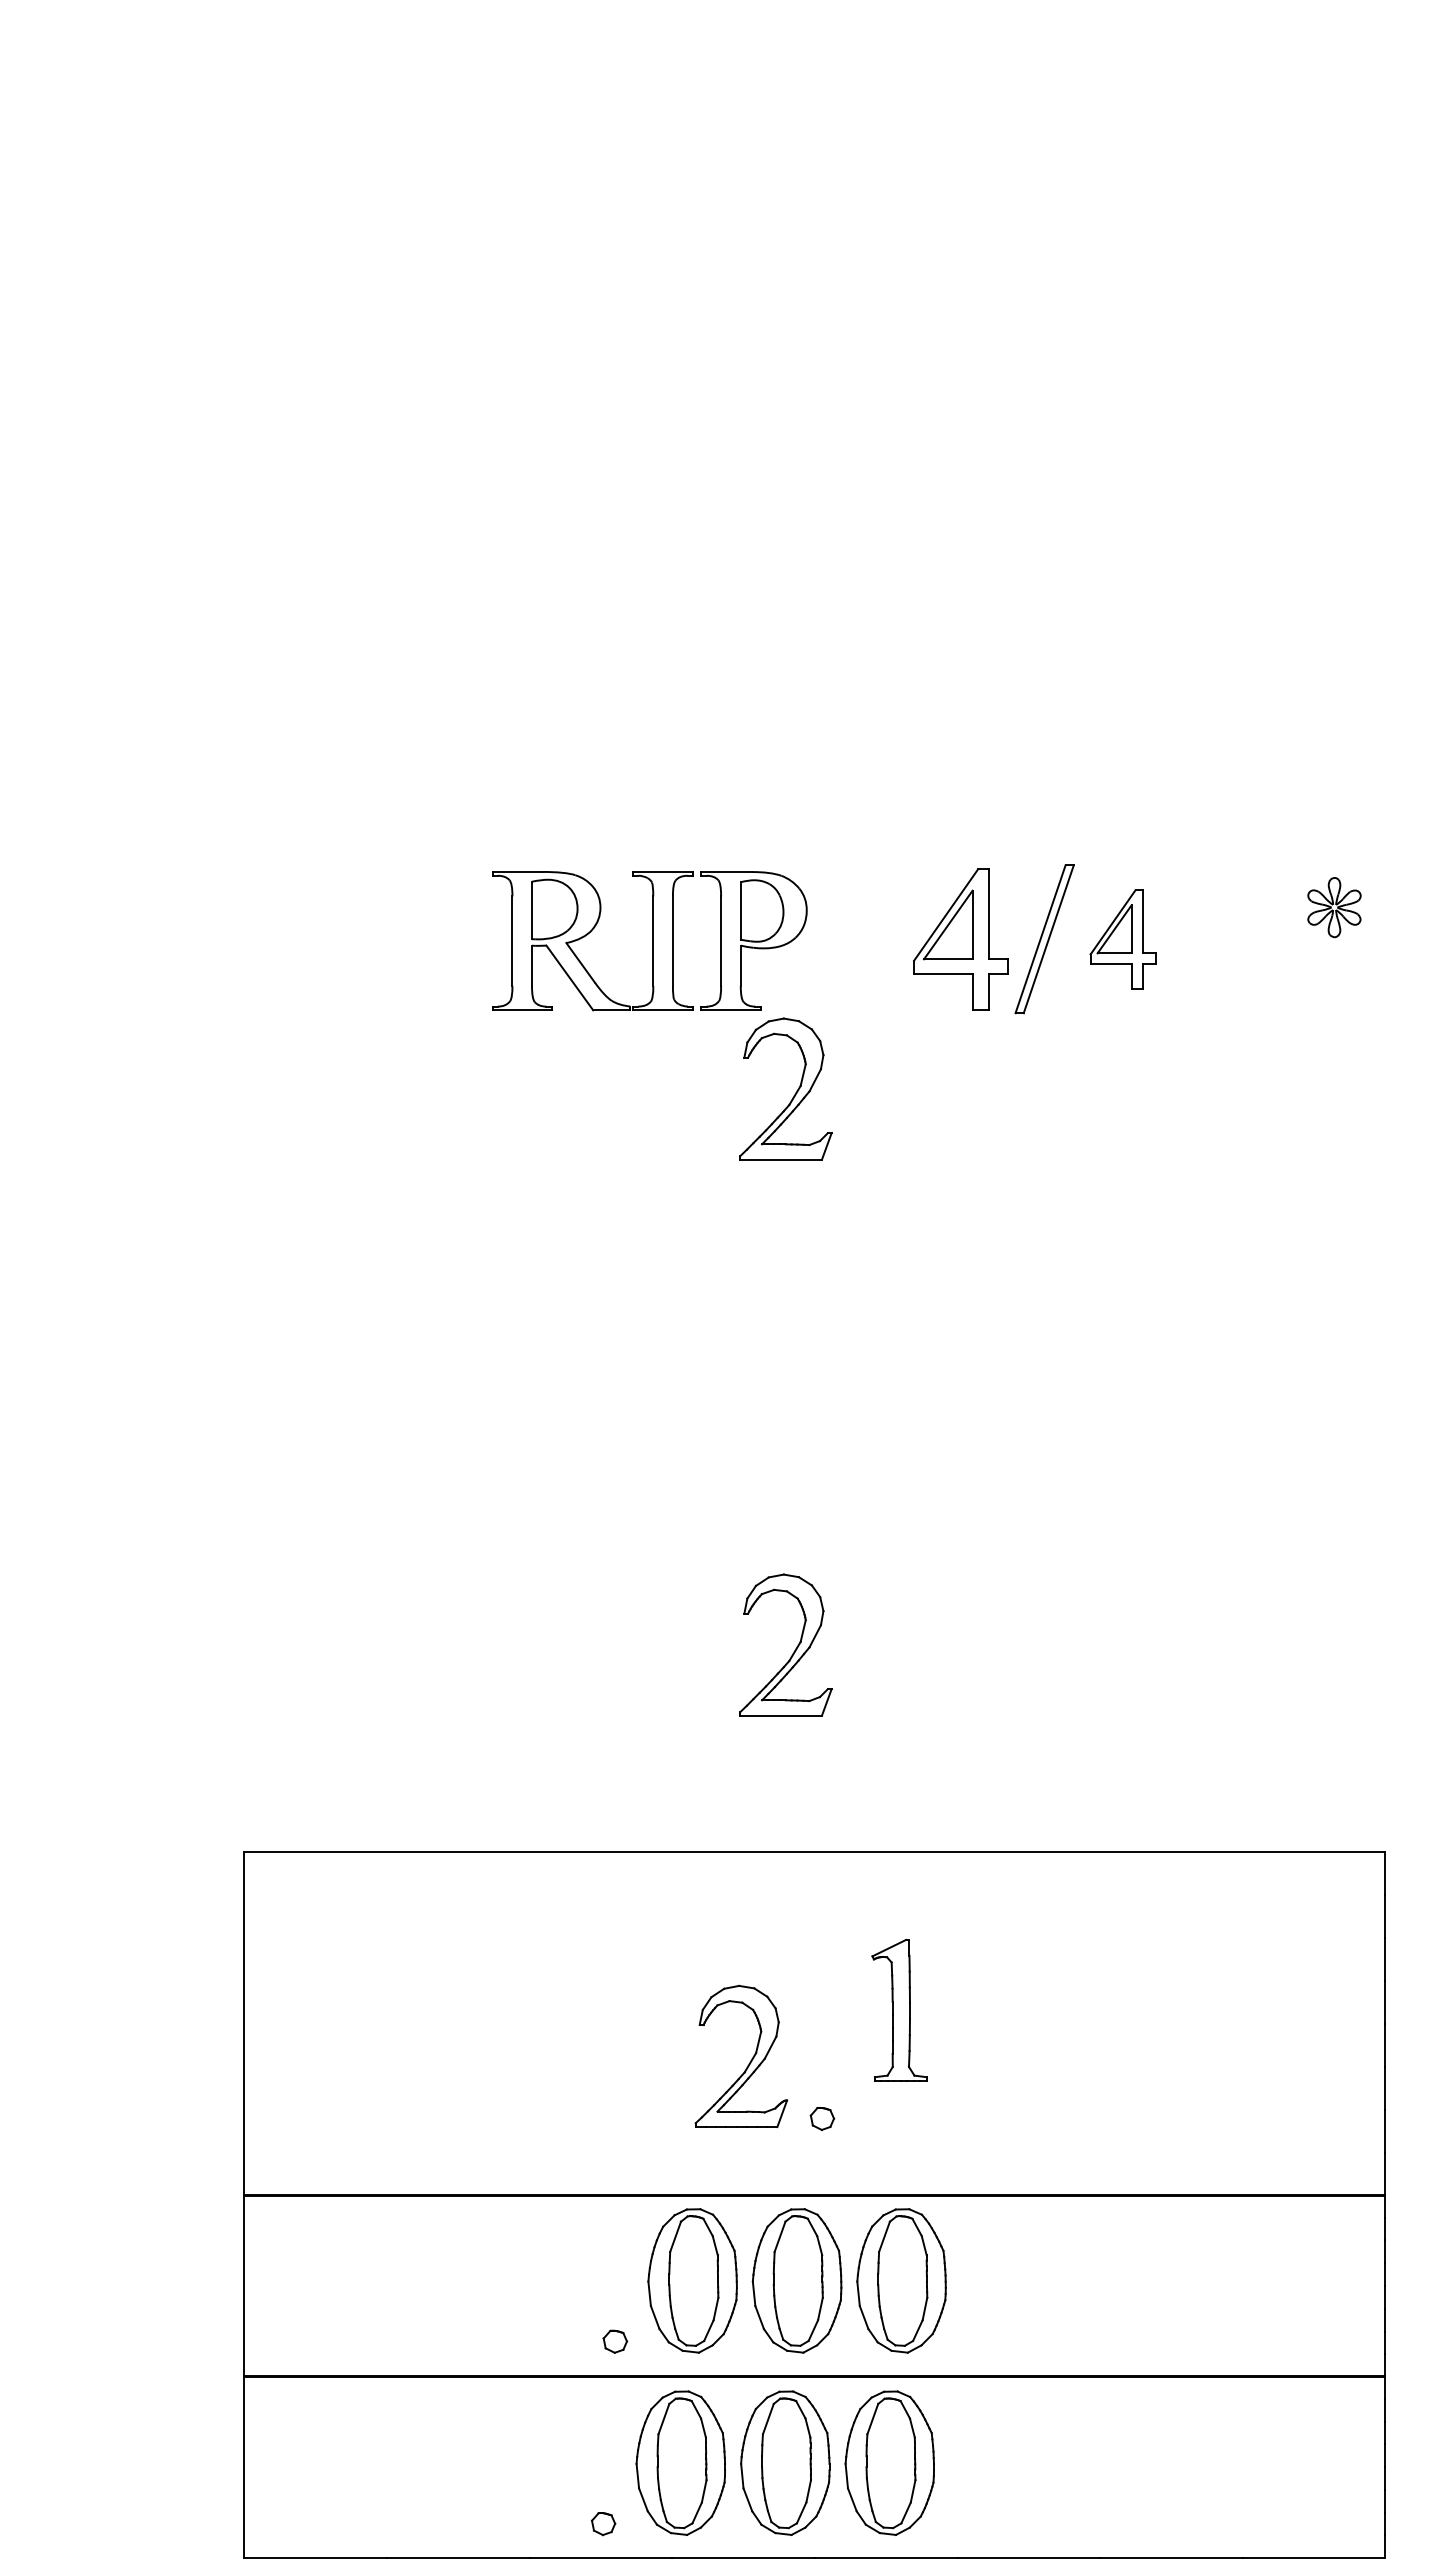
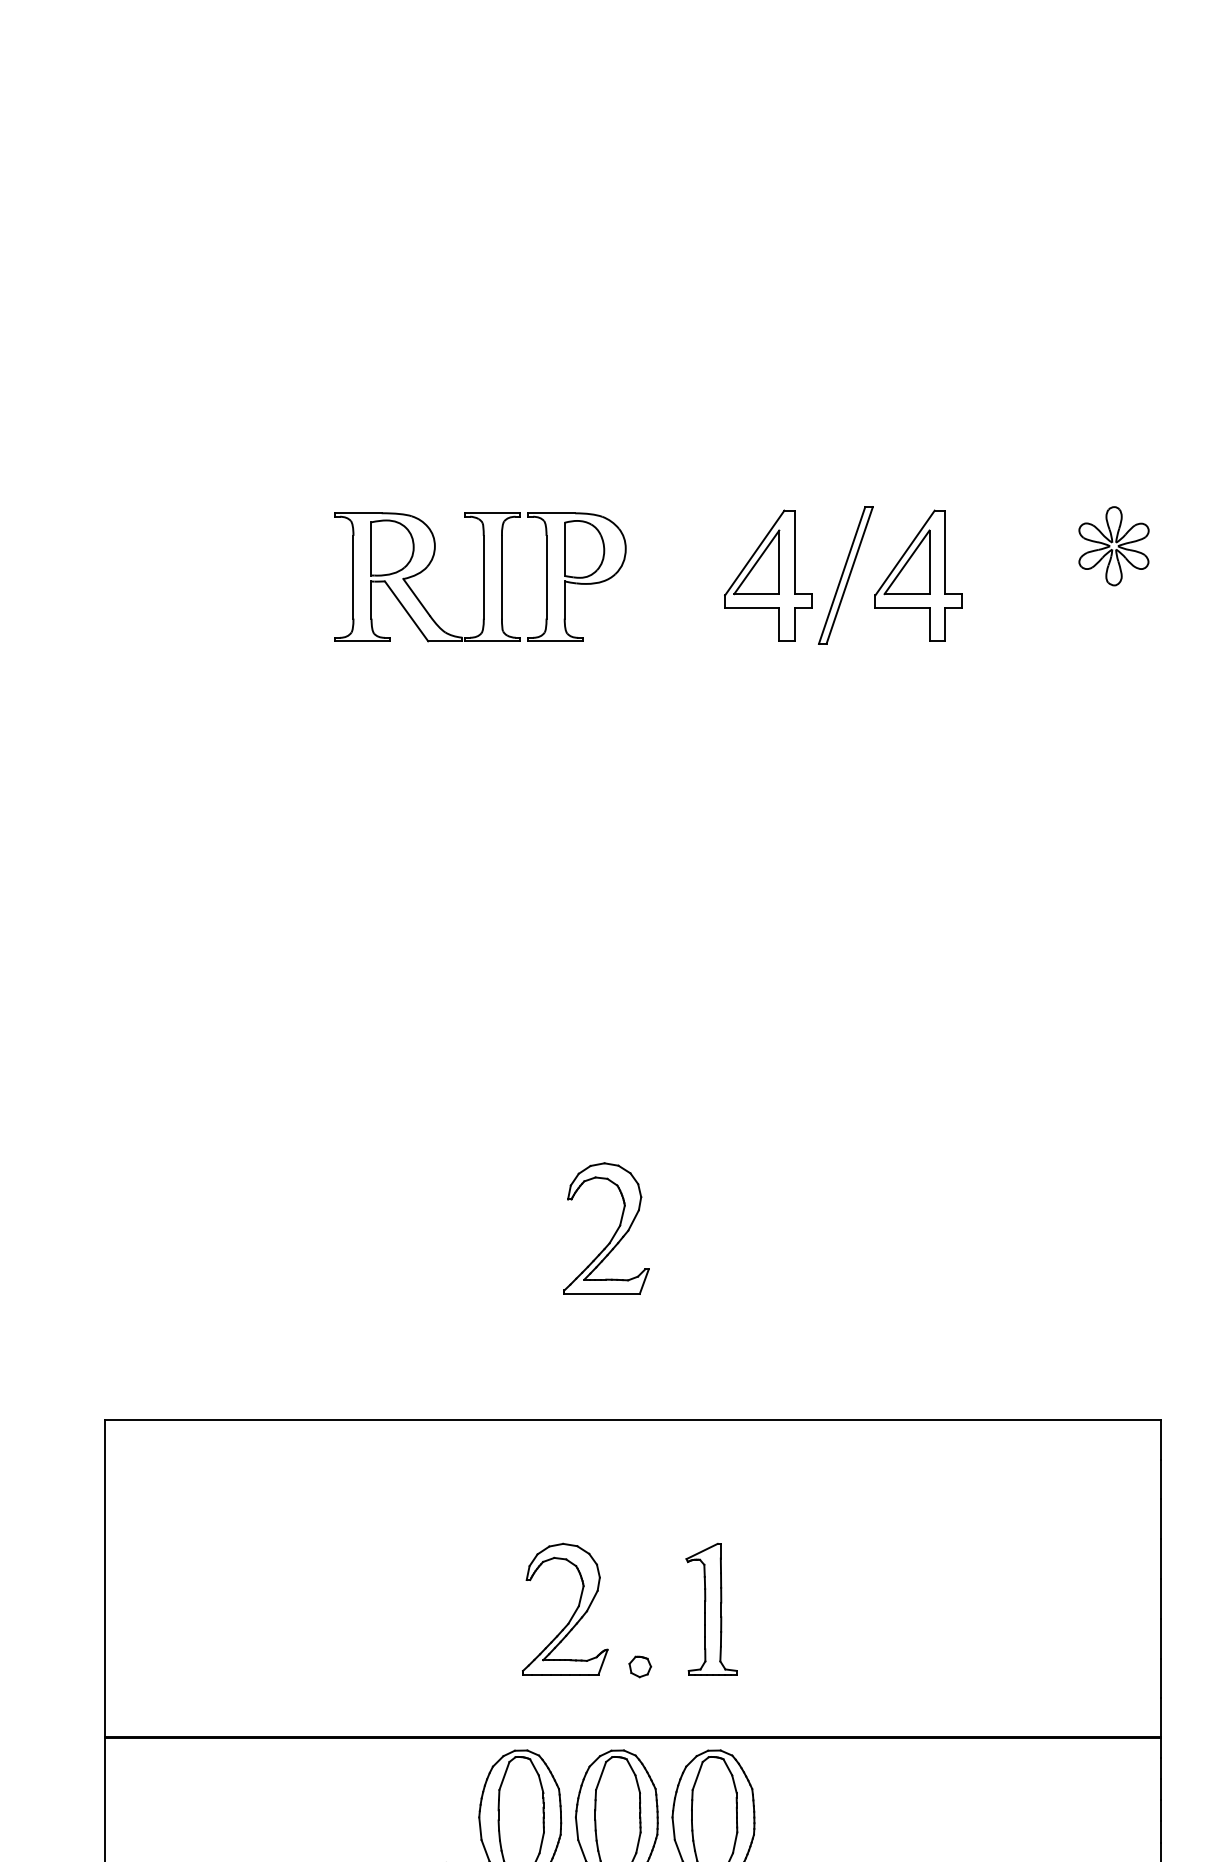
part: (1334, 907) -> (1114, 546), size x1.43
part: (1123, 939) -> (918, 575), size x1.43
part: (793, 1095) -> (613, 720), removed
part: (899, 2009) -> (711, 1608), moved

